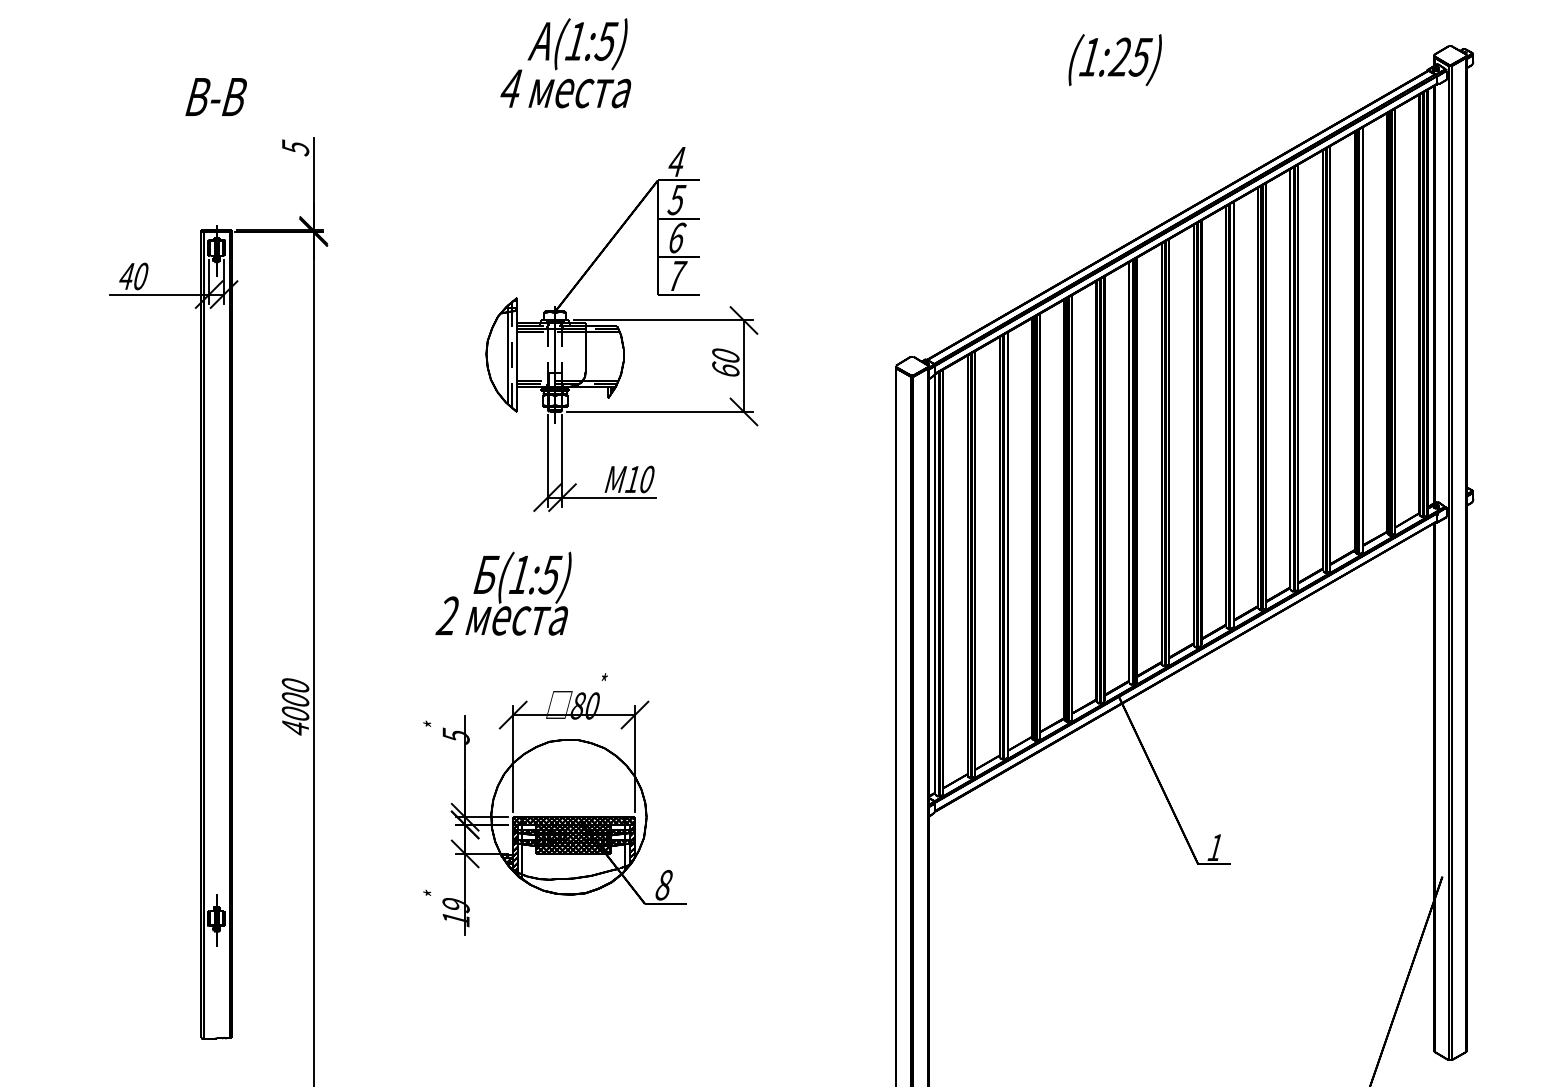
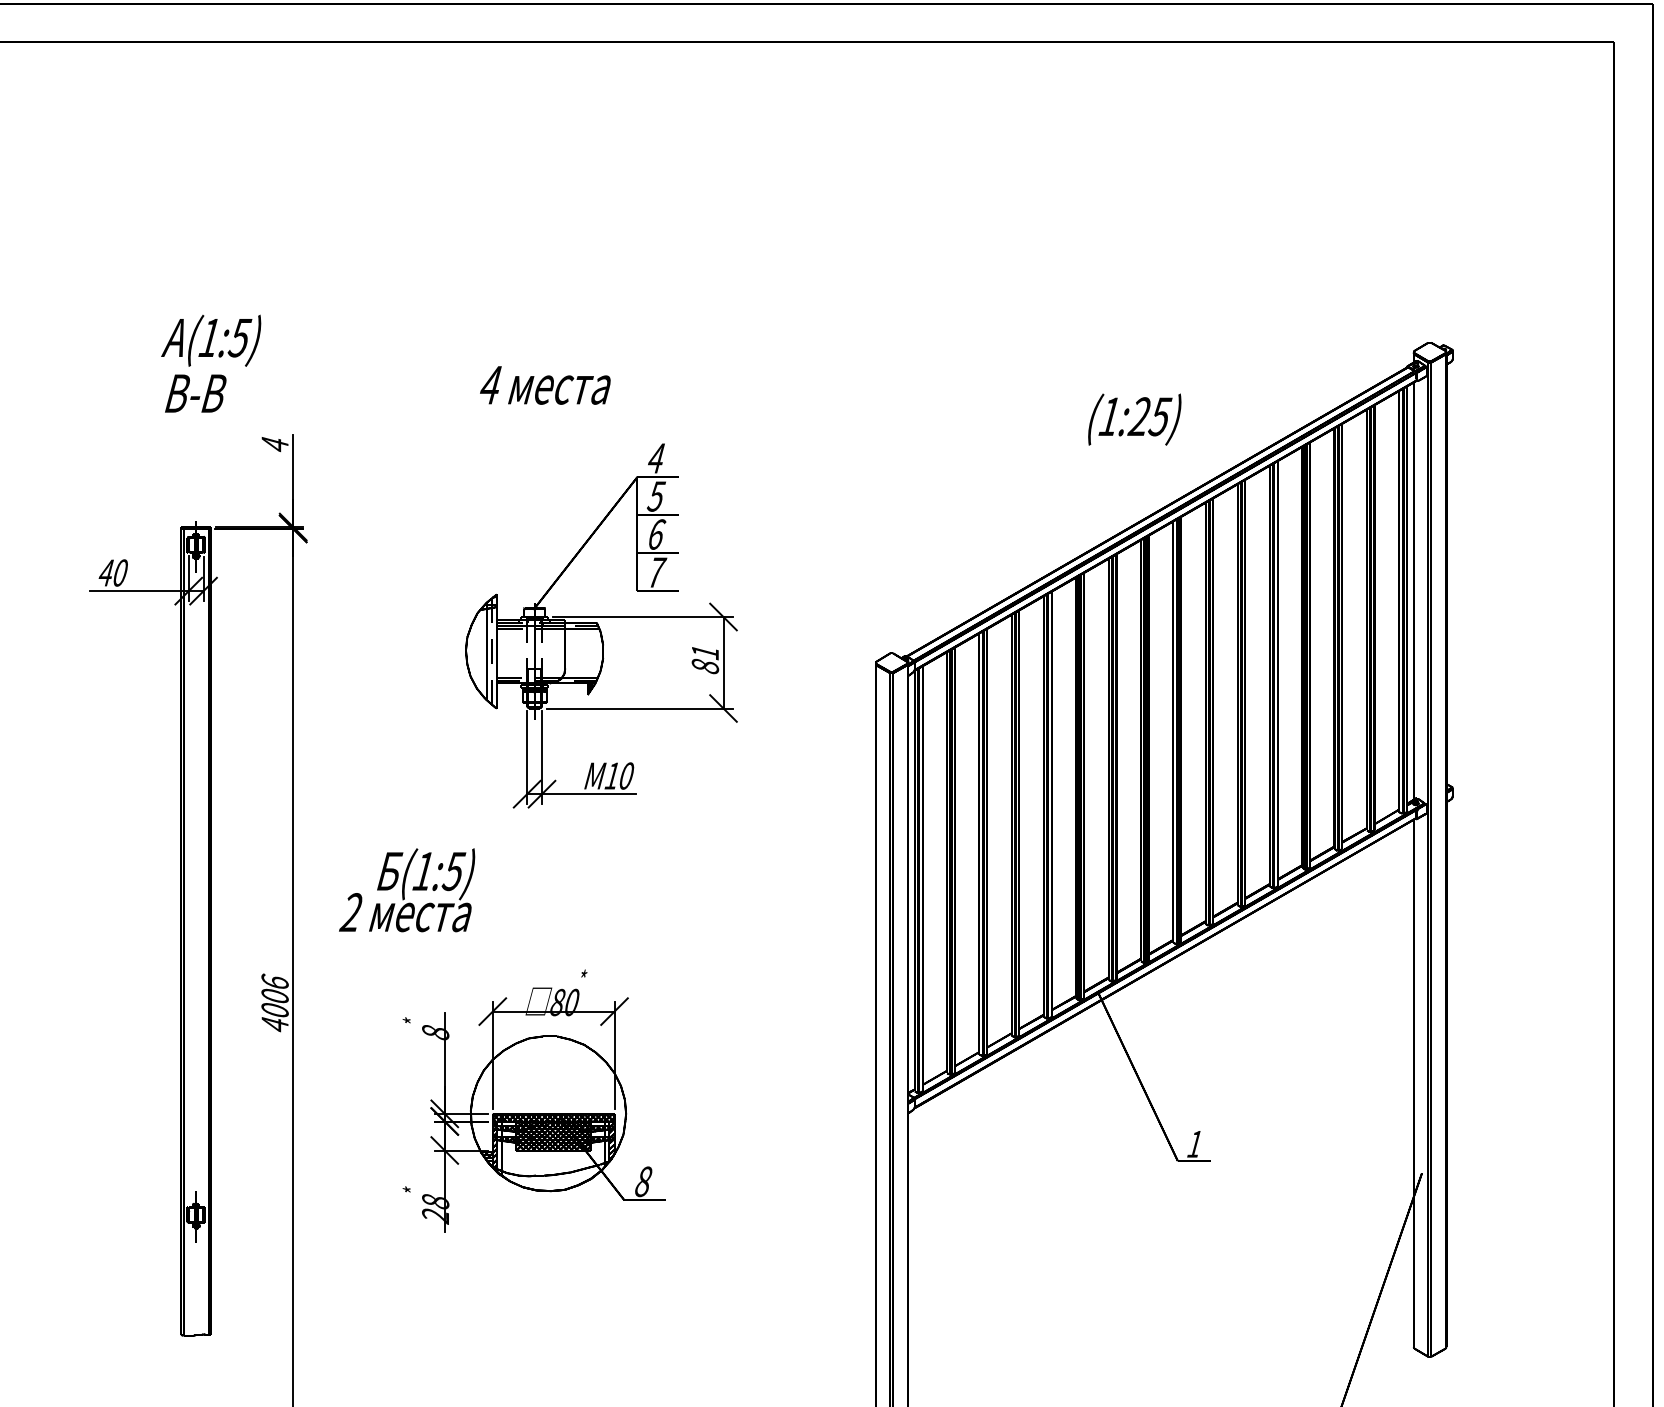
text: (577, 43) -> (211, 340), moved
text: (1114, 59) -> (1134, 419), moved
text: (294, 147) -> (274, 444), 5 -> 4
text: (725, 362) -> (705, 659), 60 -> 81
text: (503, 593) -> (407, 890), moved
text: (294, 683) -> (274, 980), 4000 -> 4006
text: (455, 735) -> (435, 1032), 5 -> 8
text: (455, 912) -> (435, 1209), 19 -> 28

